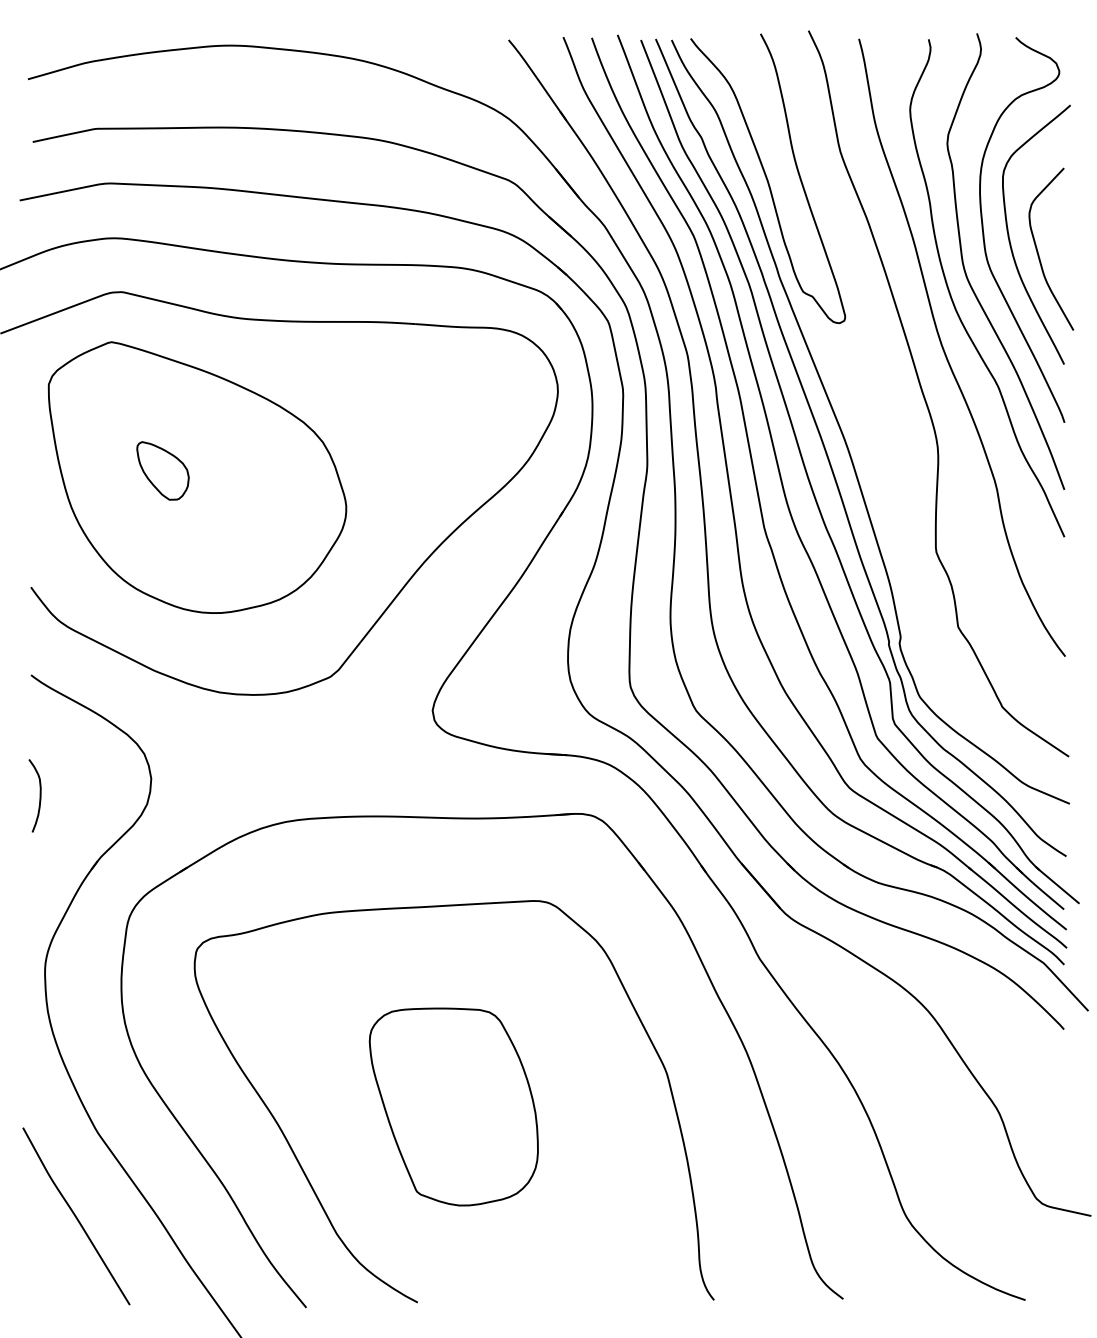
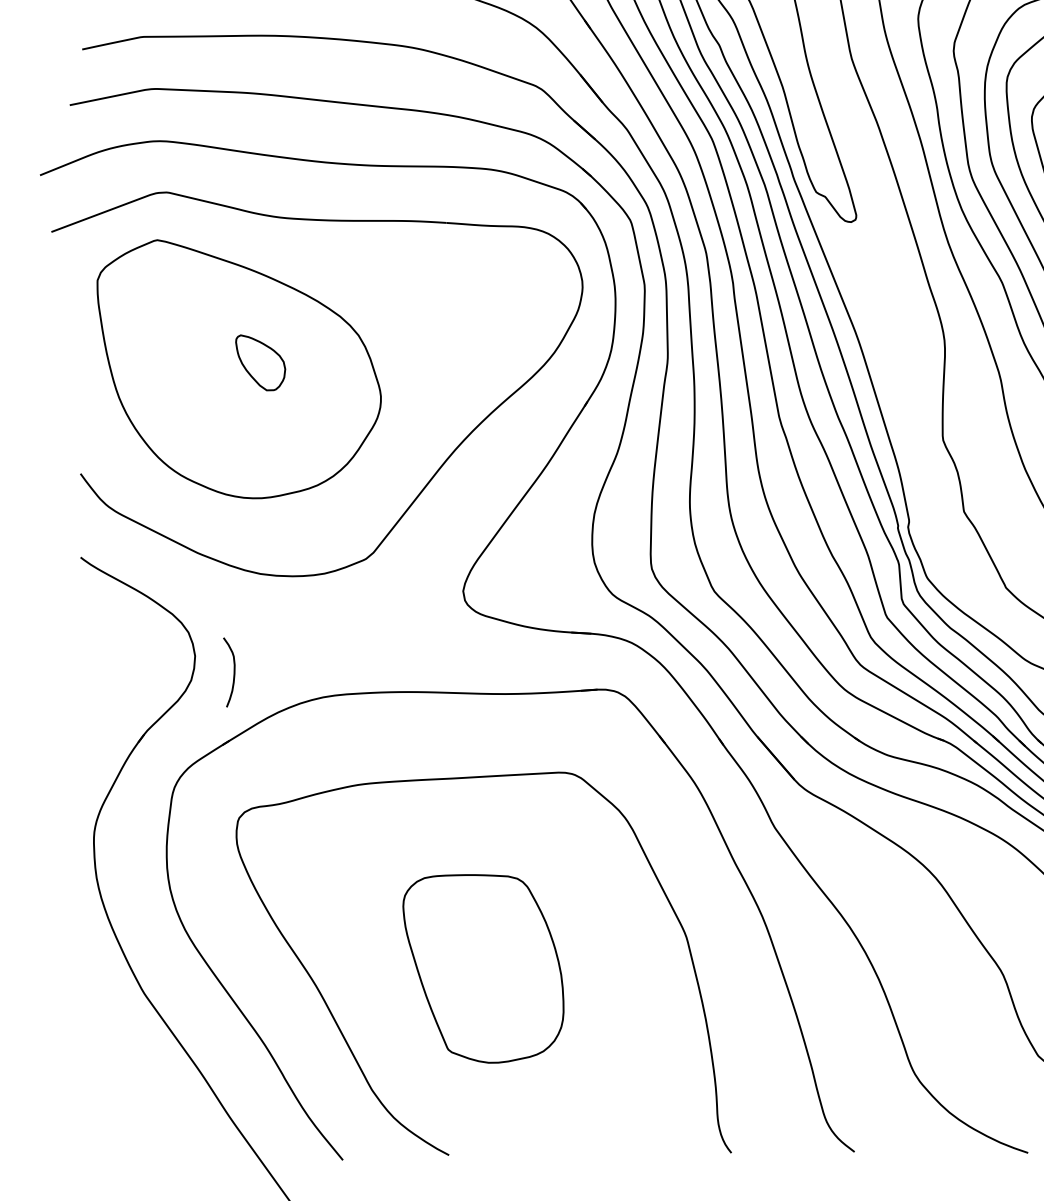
part: (162, 470) -> (260, 362), moved
curve: (39, 795) -> (233, 672), moved
curve: (76, 1216) -> (123, 1073), removed

